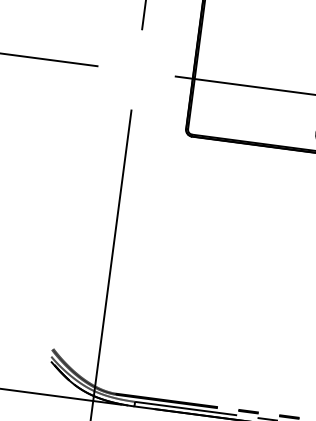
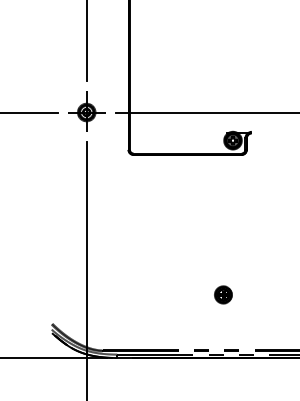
part: (136, 69) -> (86, 111), added
part: (288, 339) -> (223, 294), added

